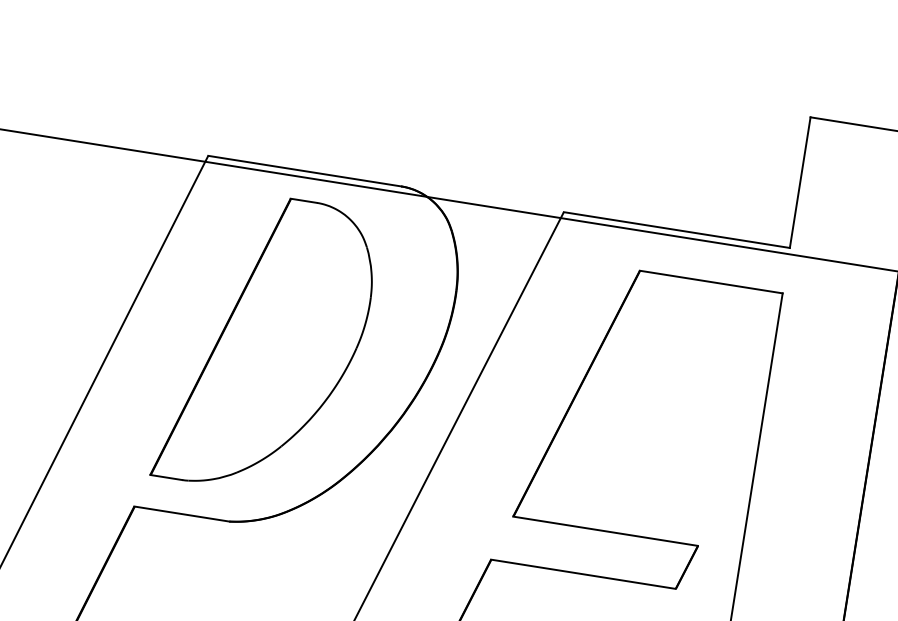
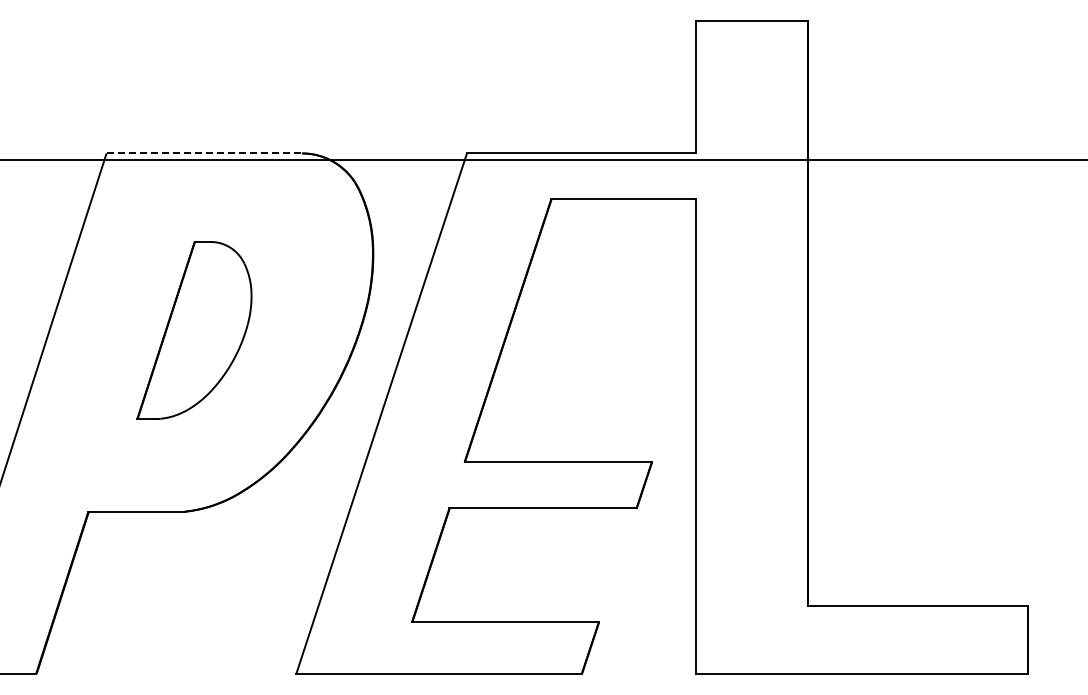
line: (304, 171) -> (204, 153), solid -> dashed
part: (267, 344) -> (194, 330), size x0.6

